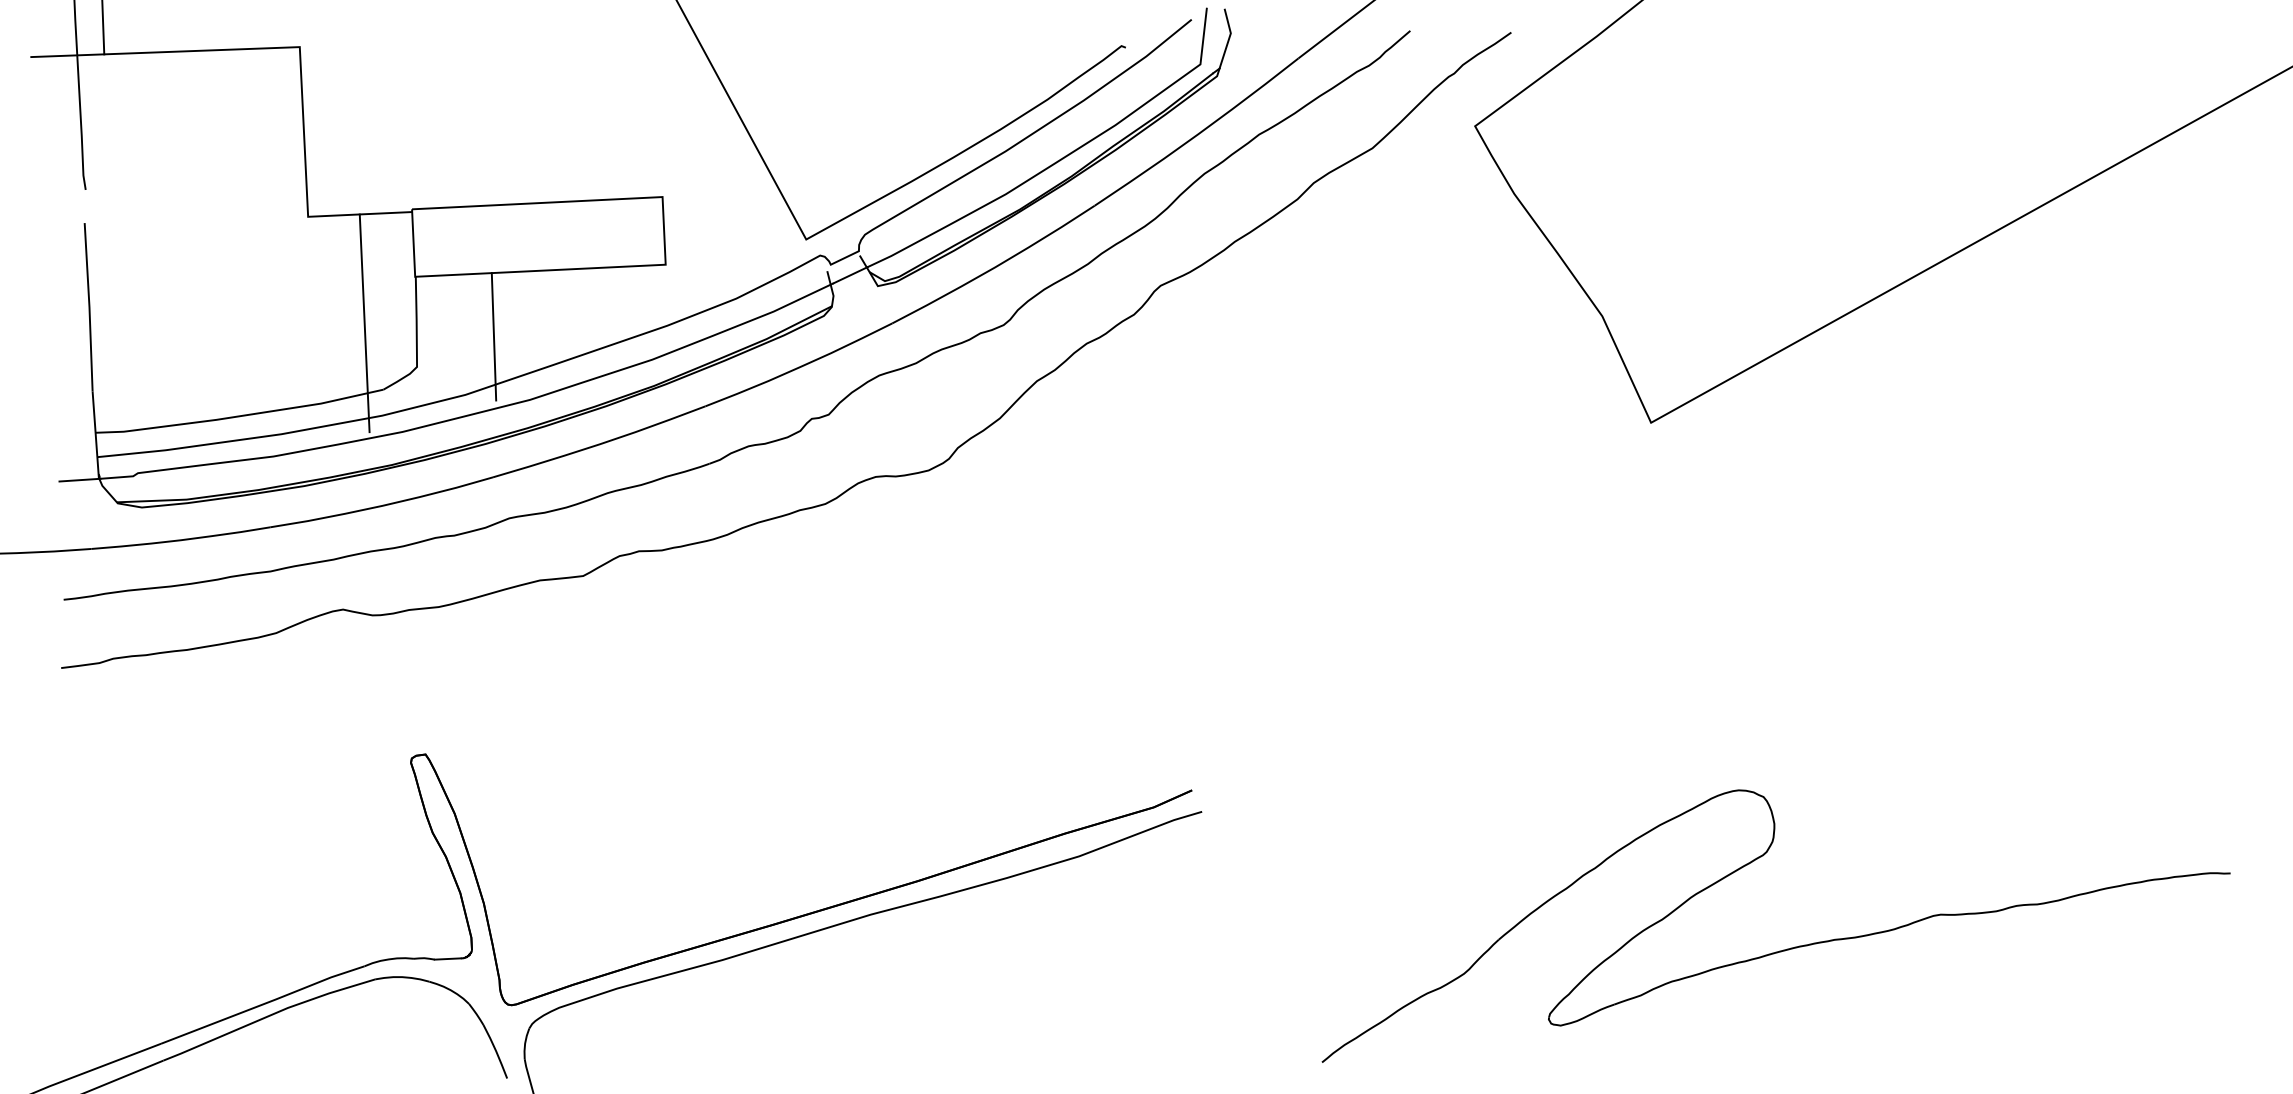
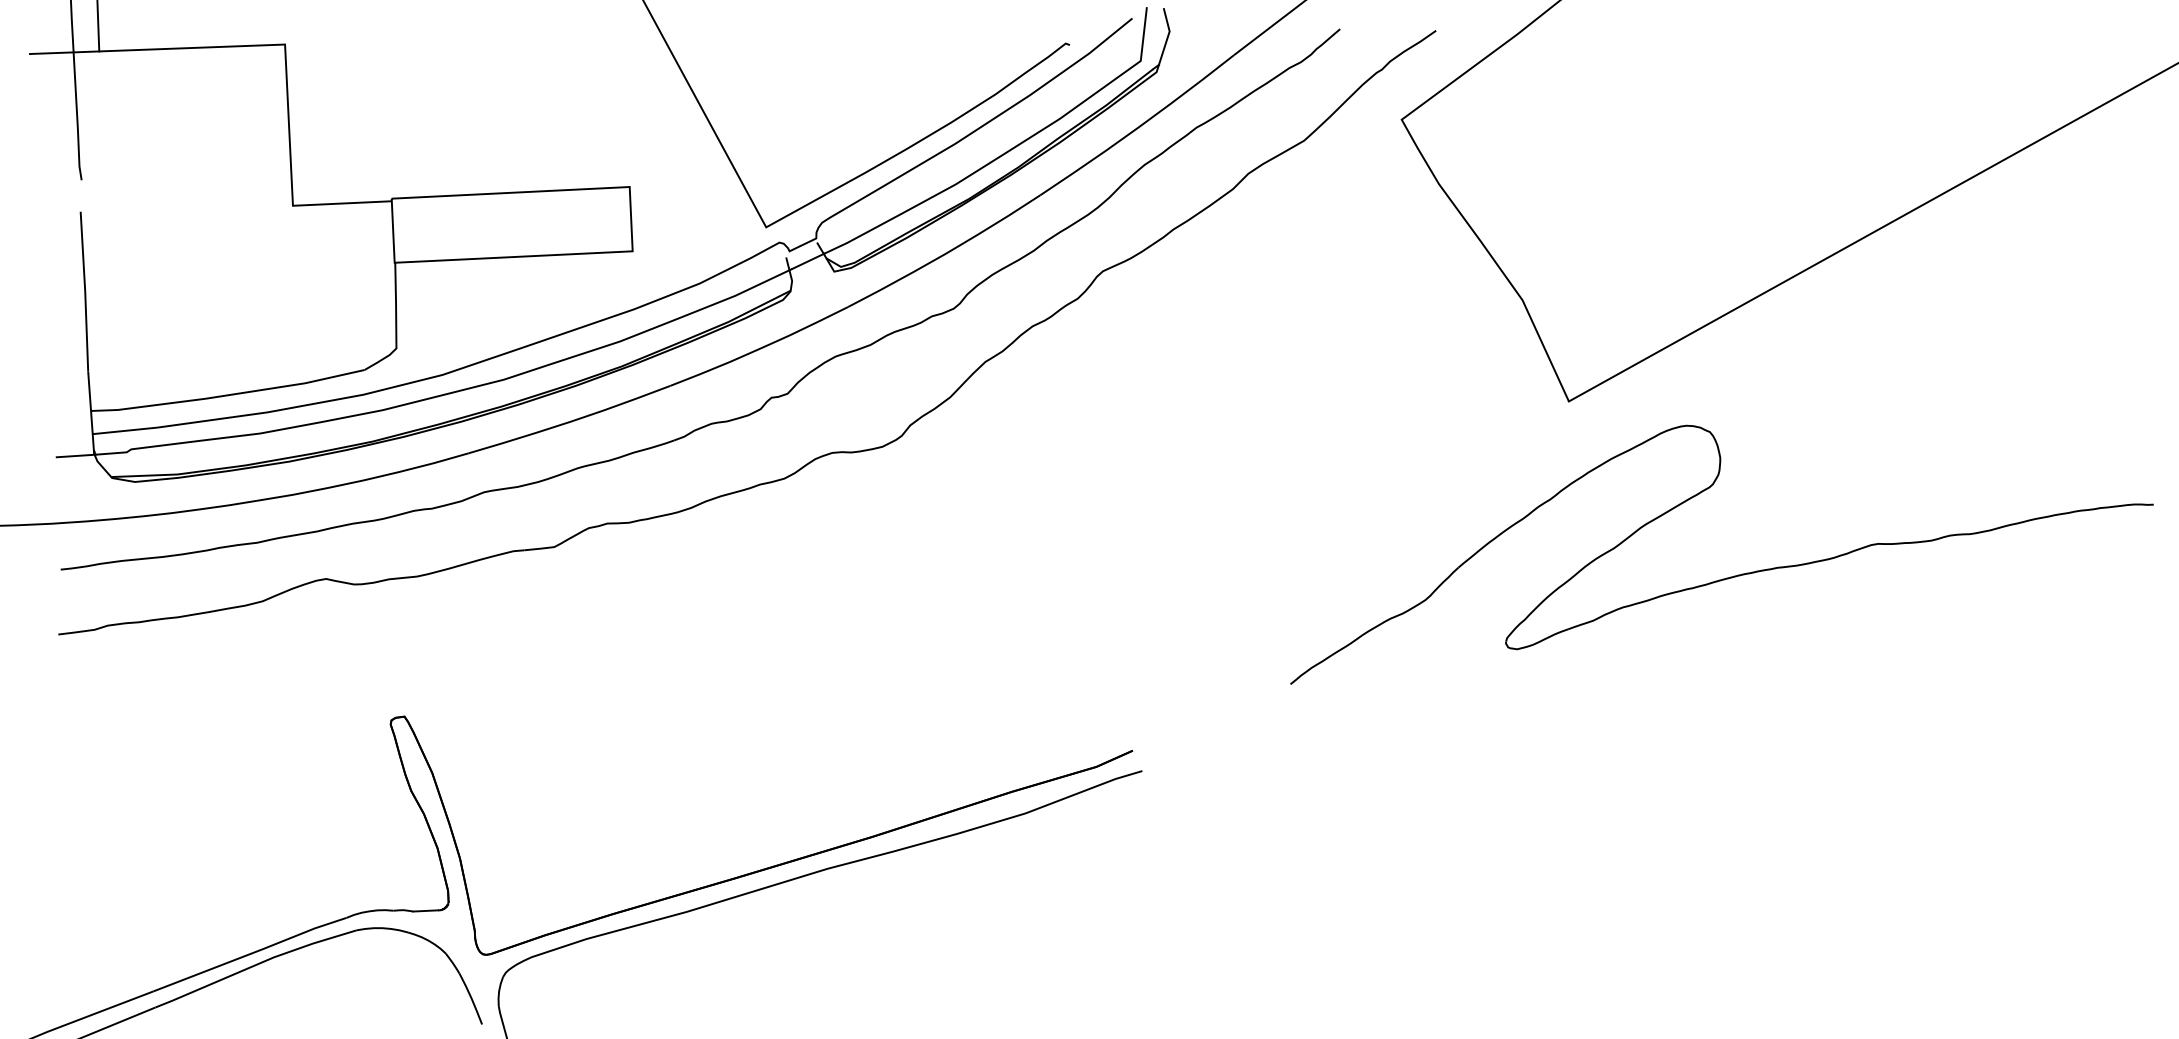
line: (364, 323) -> (346, 307), removed
line: (493, 336) -> (469, 319), removed
part: (1783, 949) -> (1728, 576), moved

